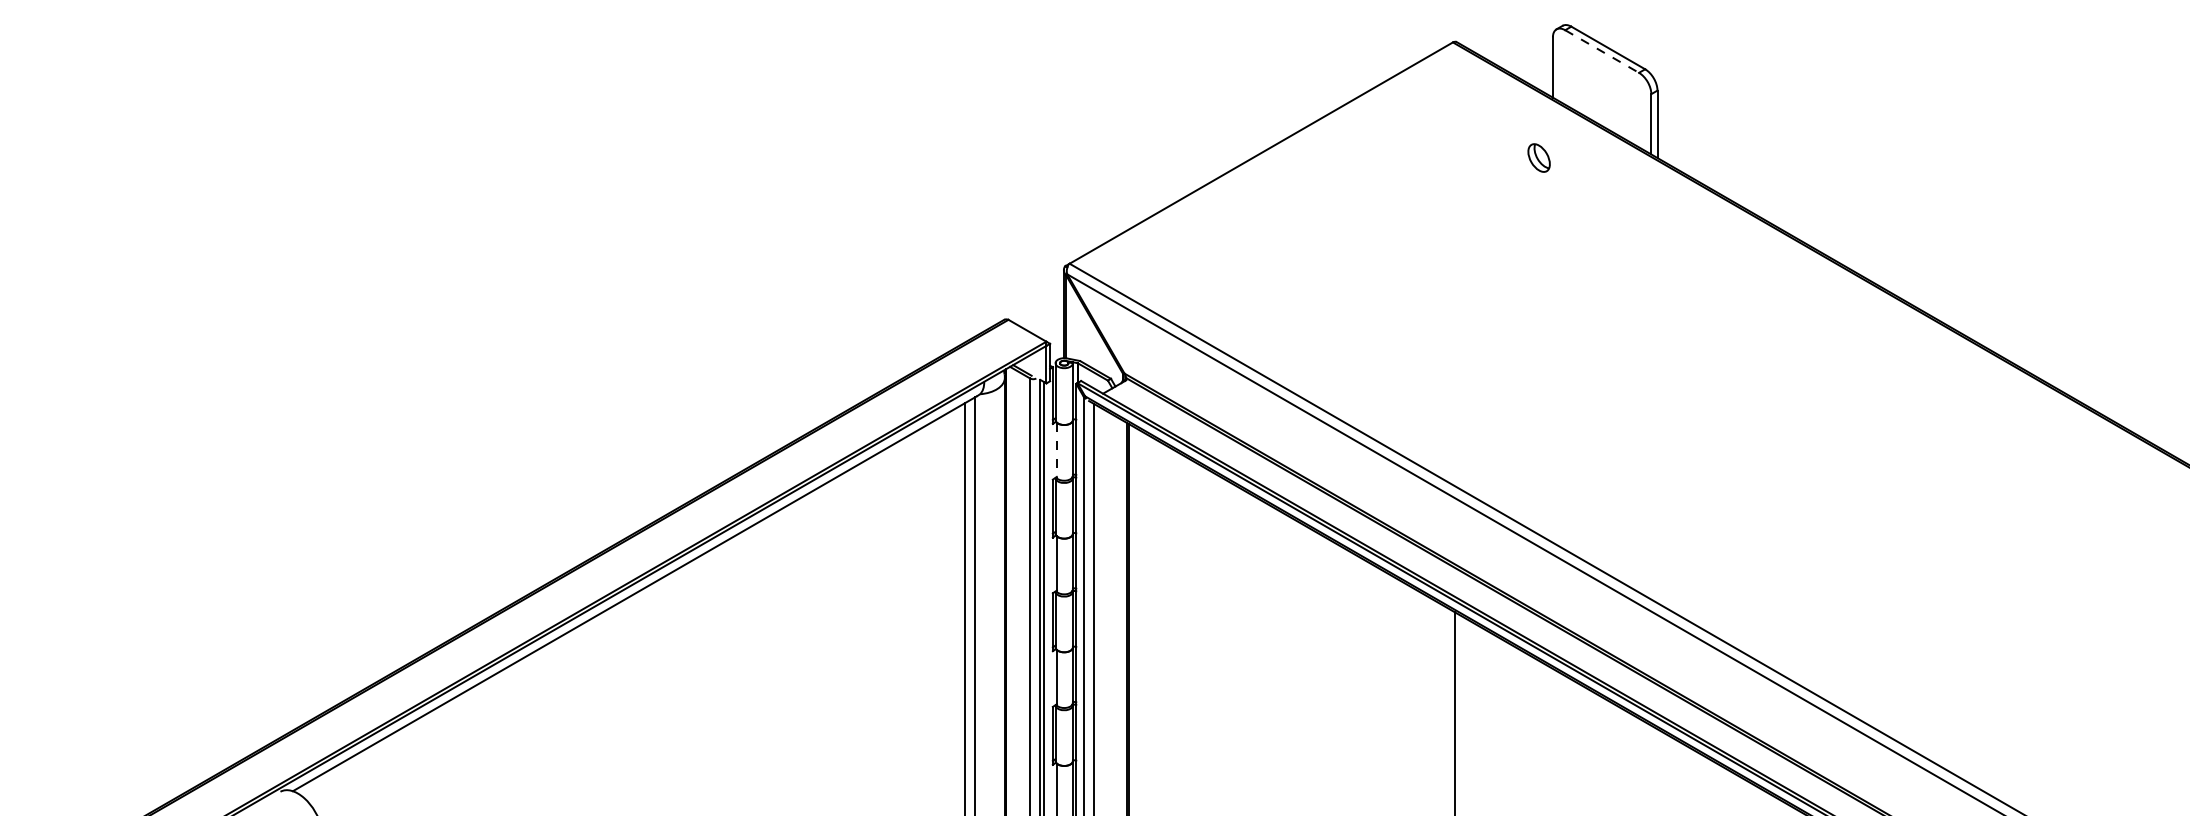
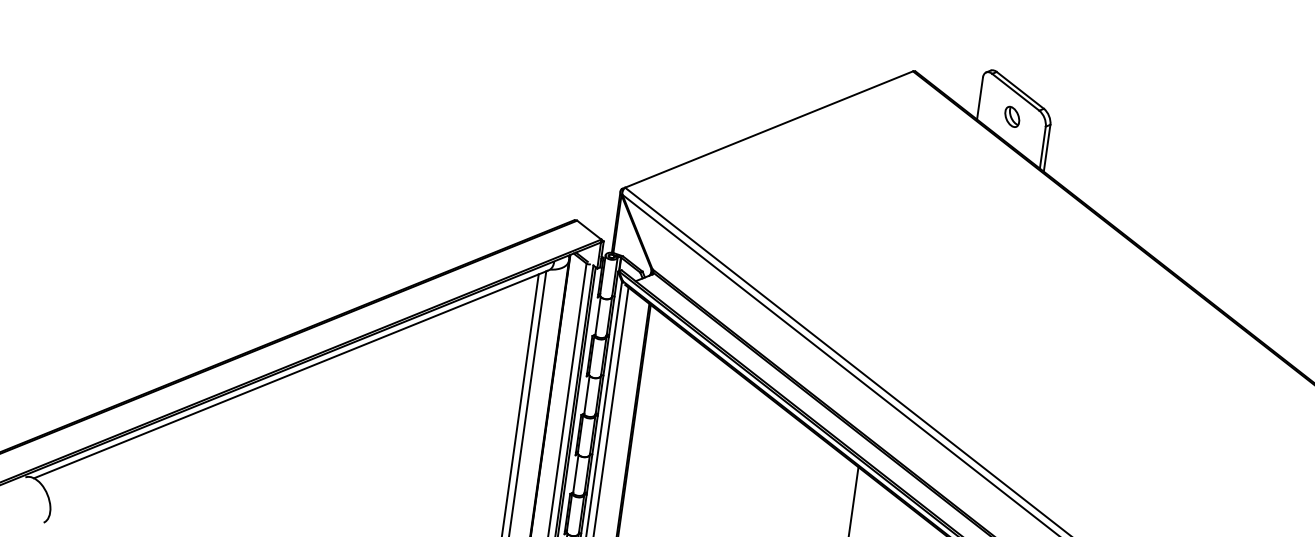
line: (1602, 51) -> (1016, 92), dashed -> solid
part: (1538, 157) -> (1011, 116), moved
line: (1056, 450) -> (597, 316), dashed -> solid

